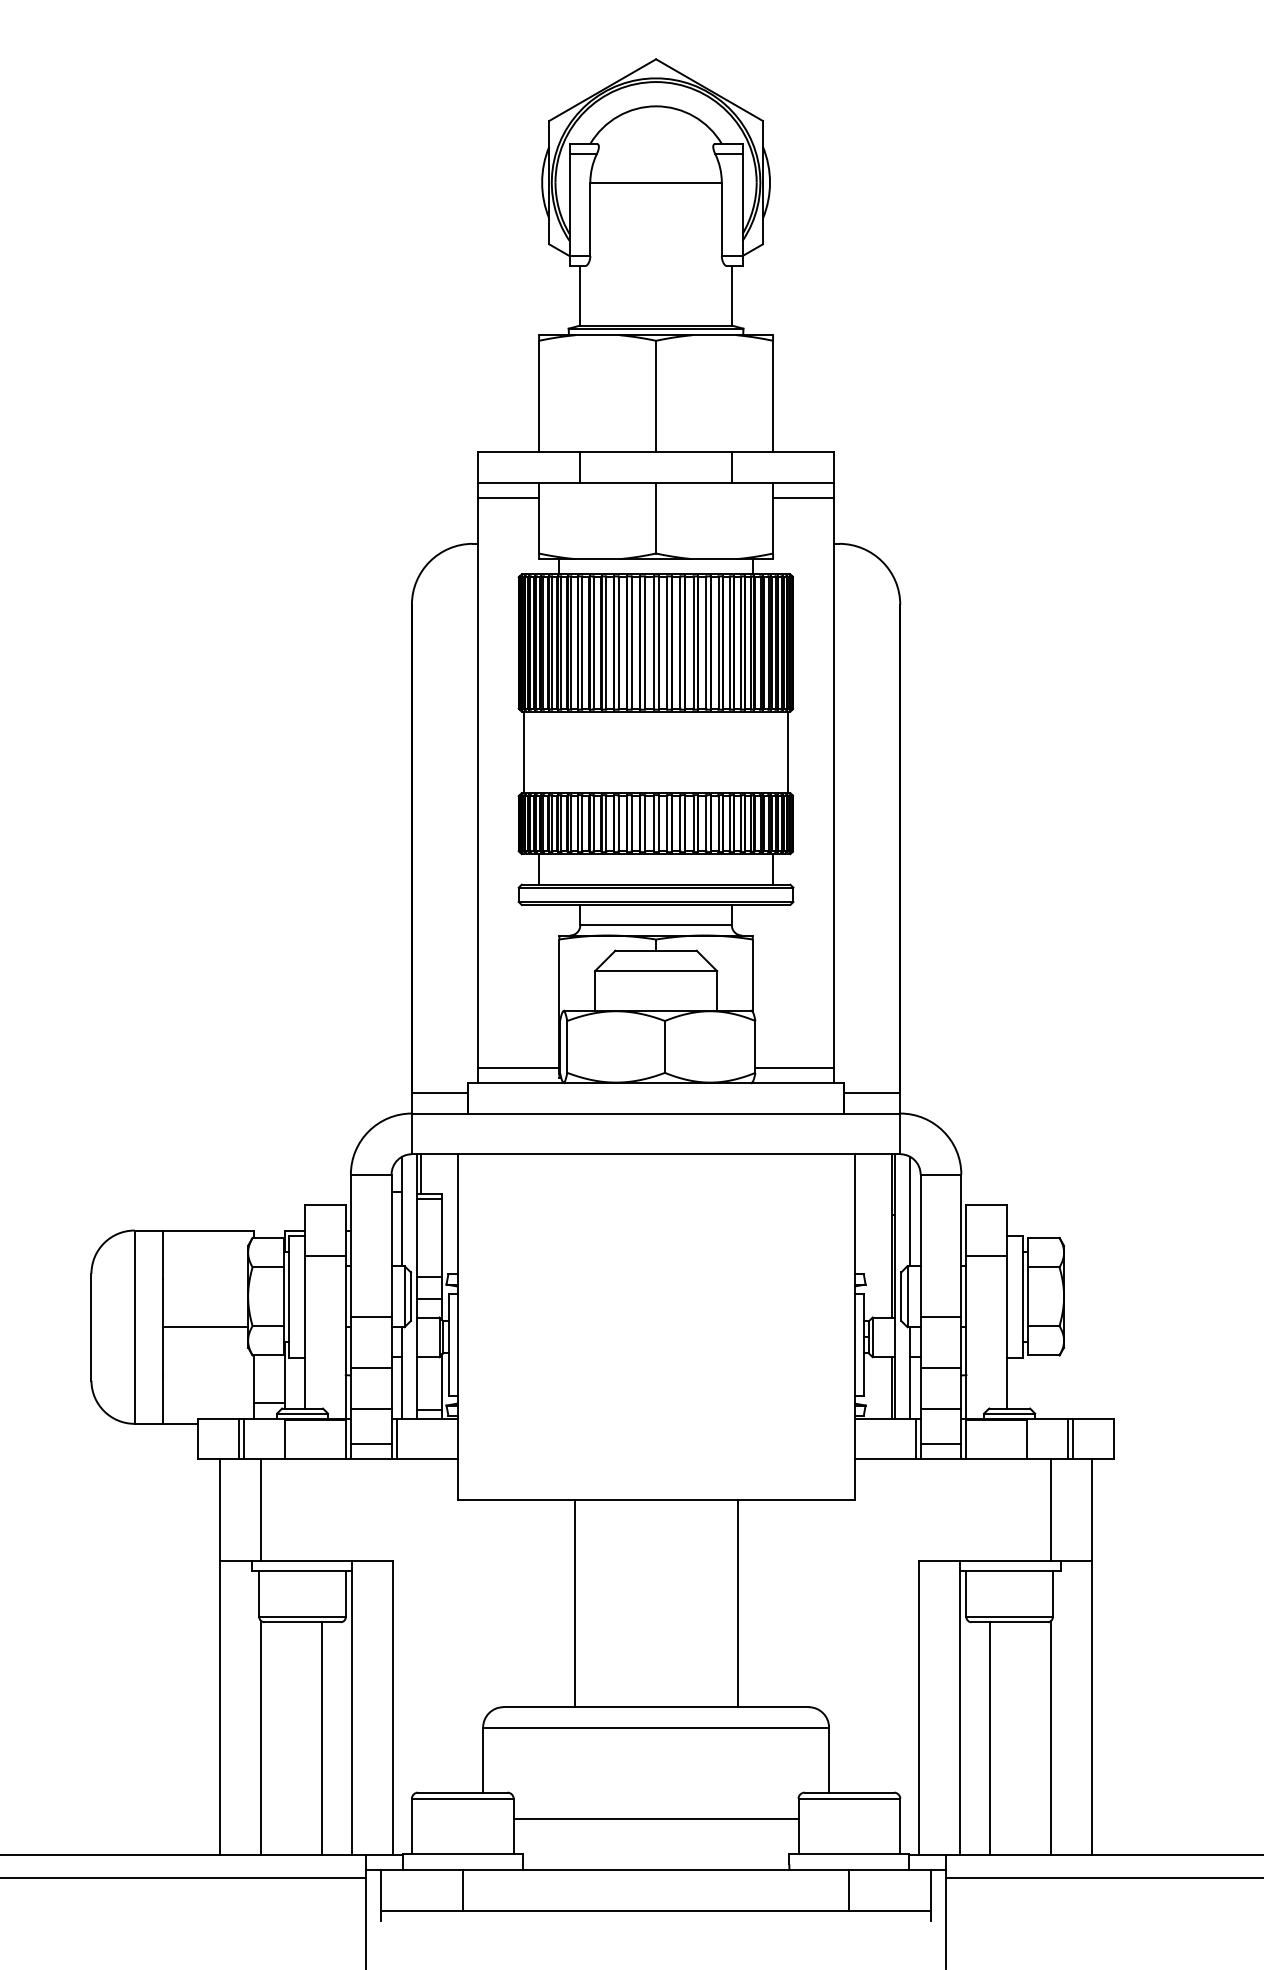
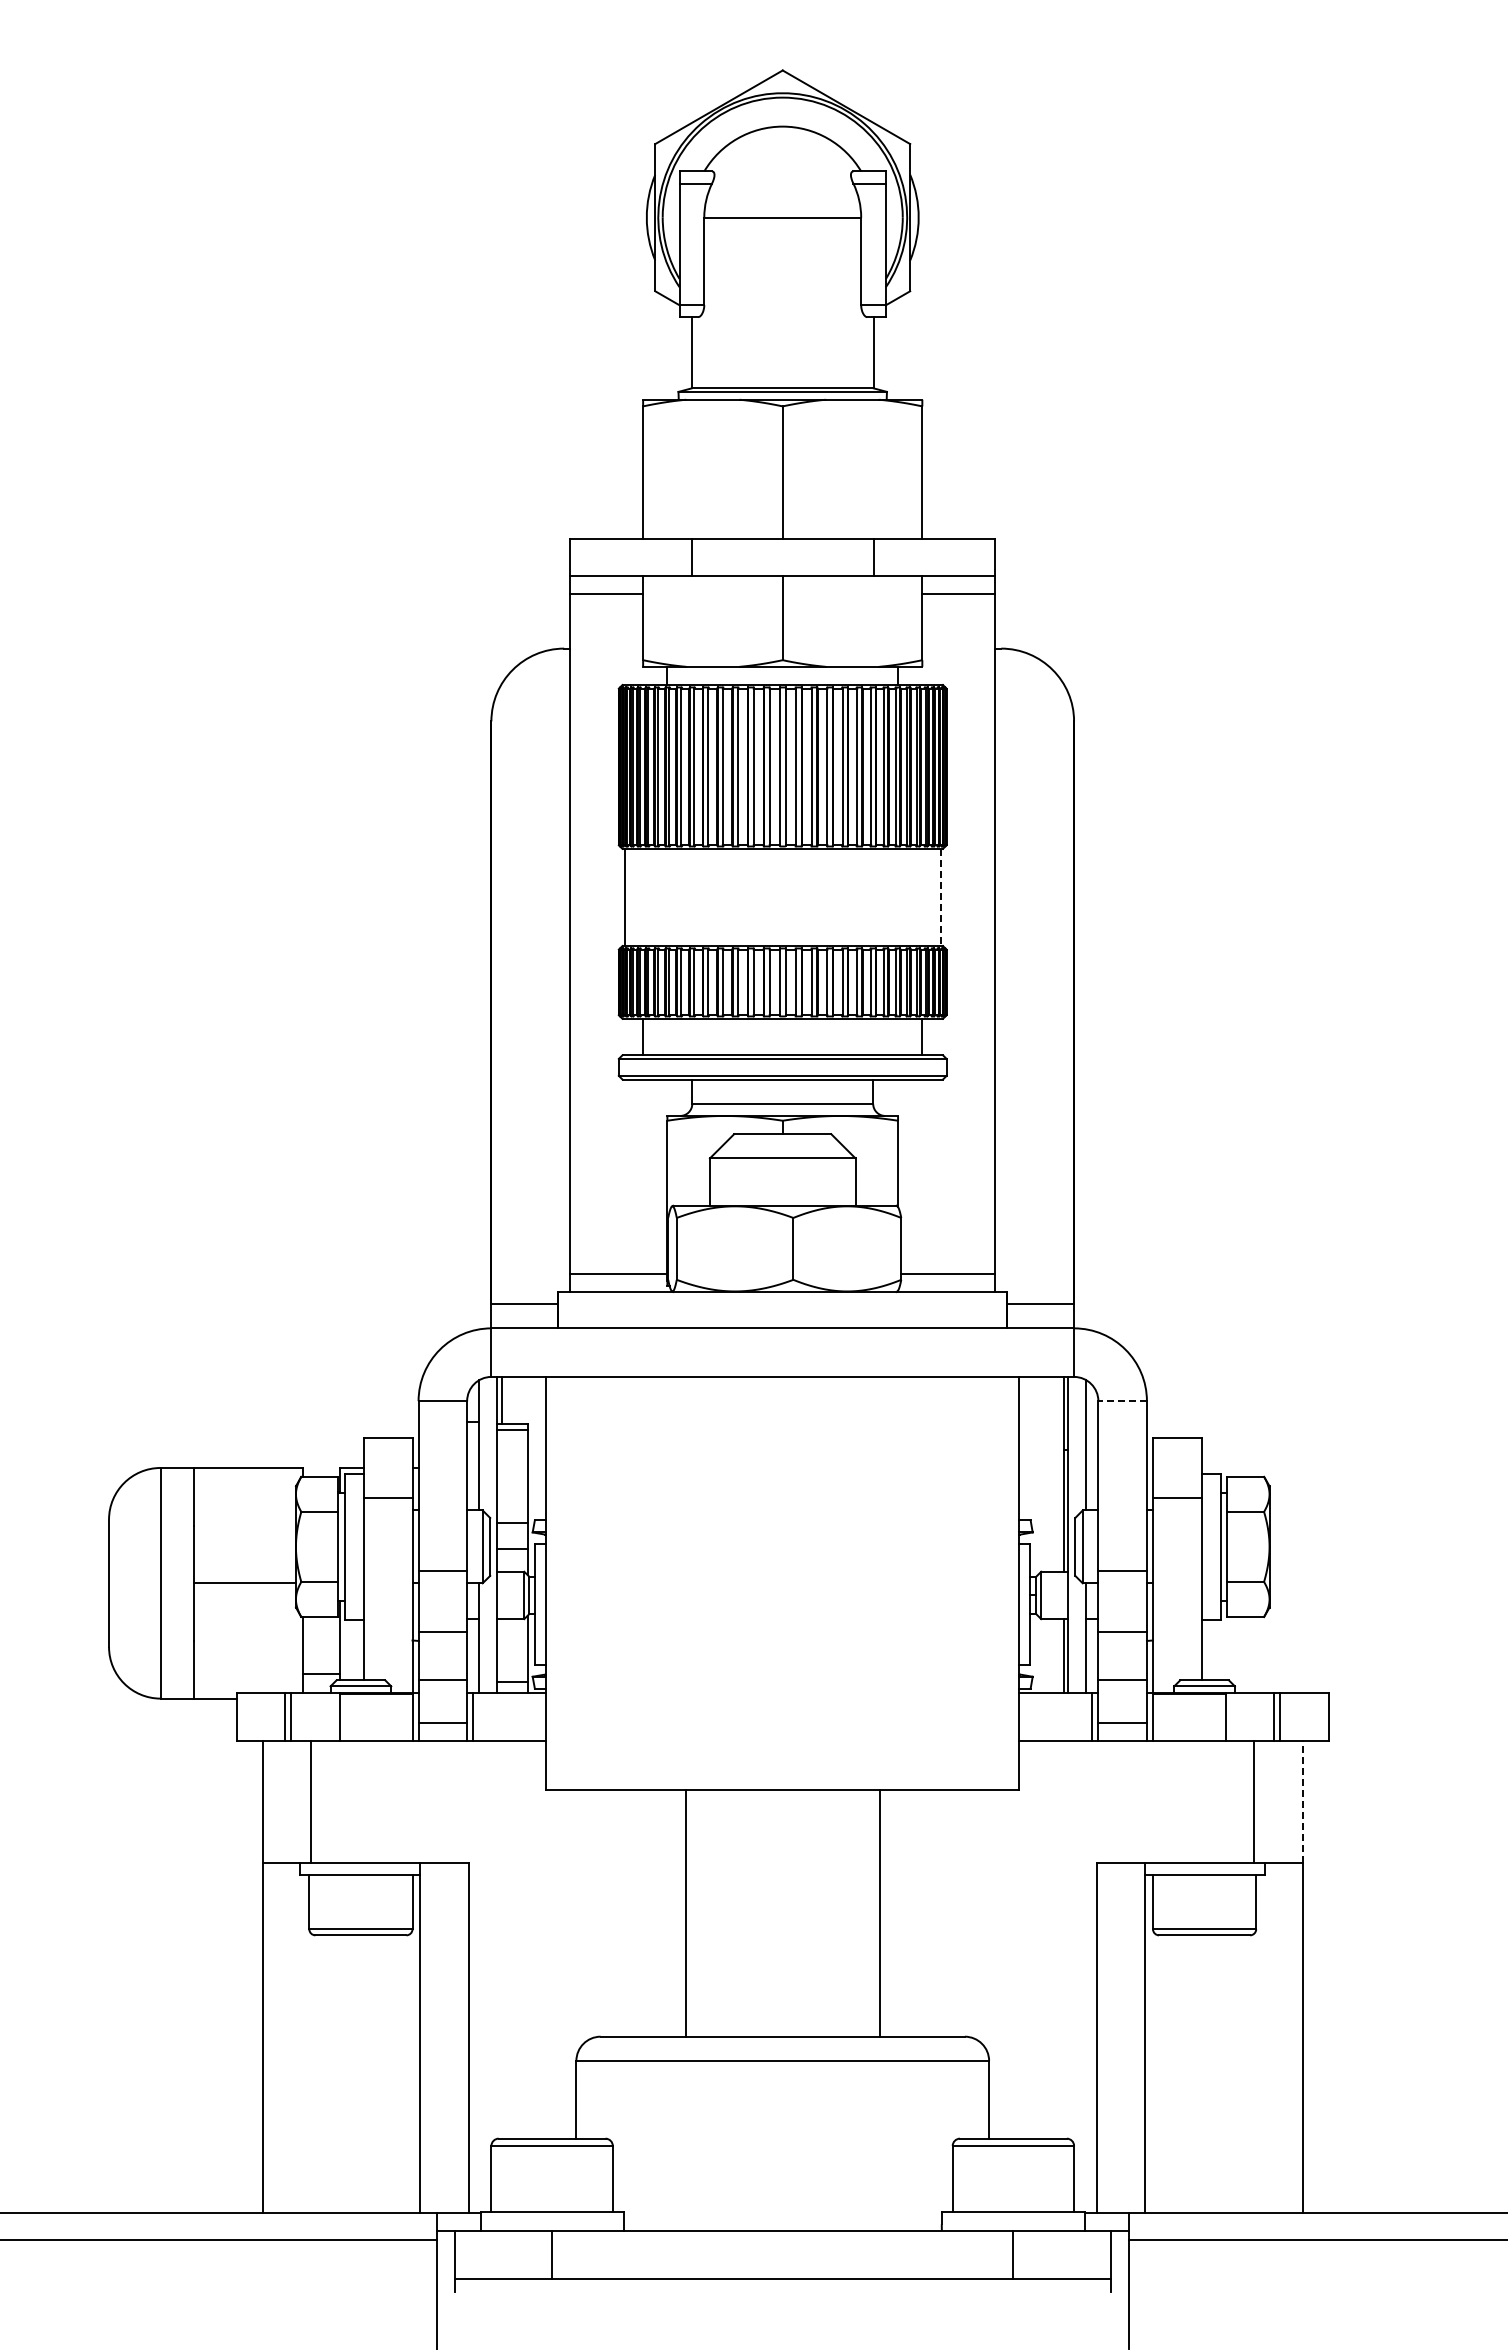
line: (788, 752) -> (940, 897), solid -> dashed
line: (940, 1174) -> (1122, 1401), solid -> dashed
line: (1091, 1510) -> (1302, 1801), solid -> dashed
line: (261, 1737) -> (311, 2072), removed
line: (1051, 1737) -> (1254, 2072), removed
line: (321, 1738) -> (383, 2073), removed
line: (990, 1738) -> (1181, 2073), removed
line: (655, 1819) -> (782, 2170), removed

